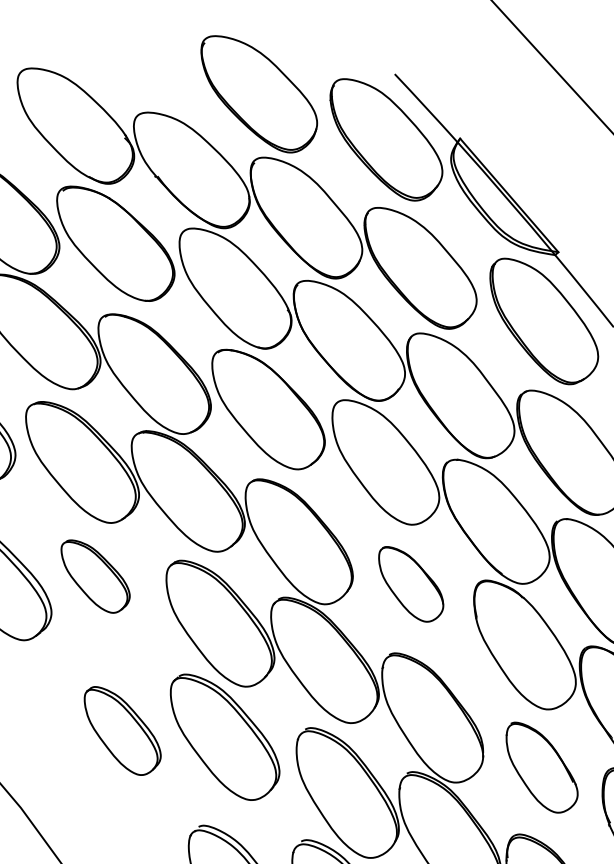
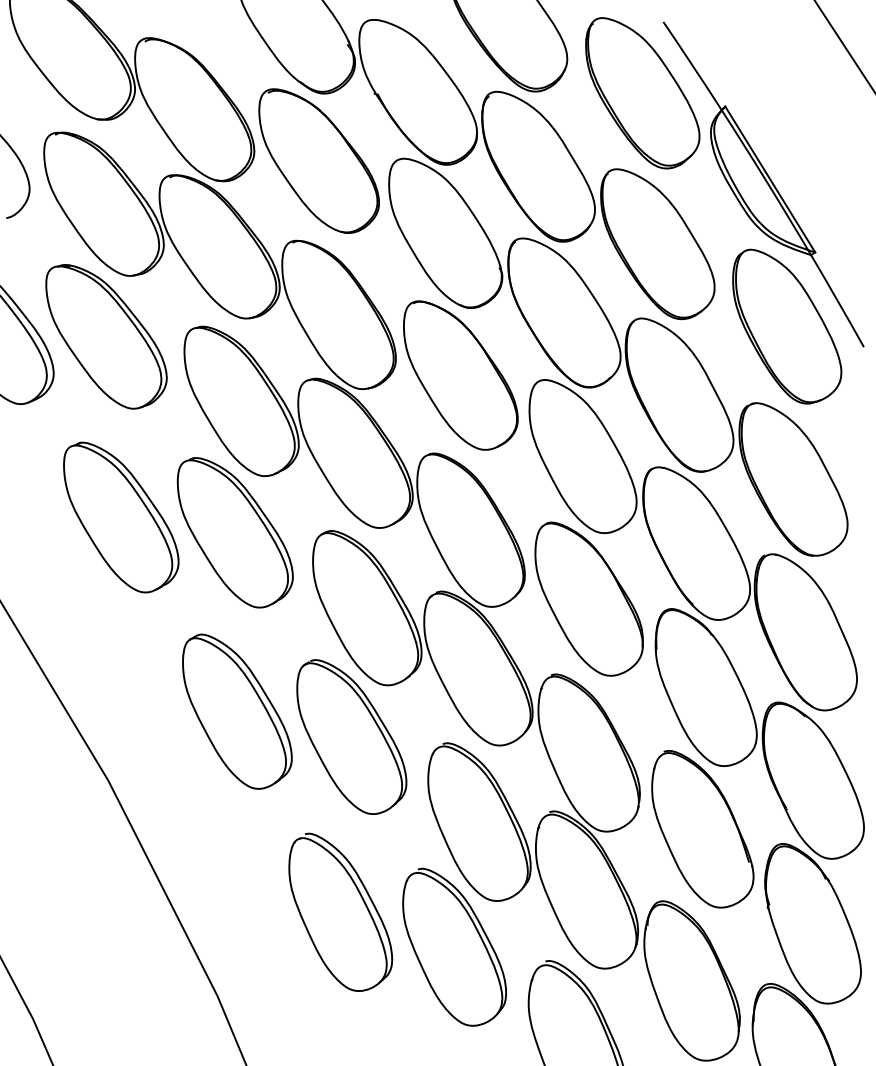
part: (95, 575) -> (234, 532), size x1.67
part: (410, 583) -> (588, 598), size x1.67
part: (123, 730) -> (237, 711), size x1.43
part: (541, 767) -> (702, 829), size x1.43

